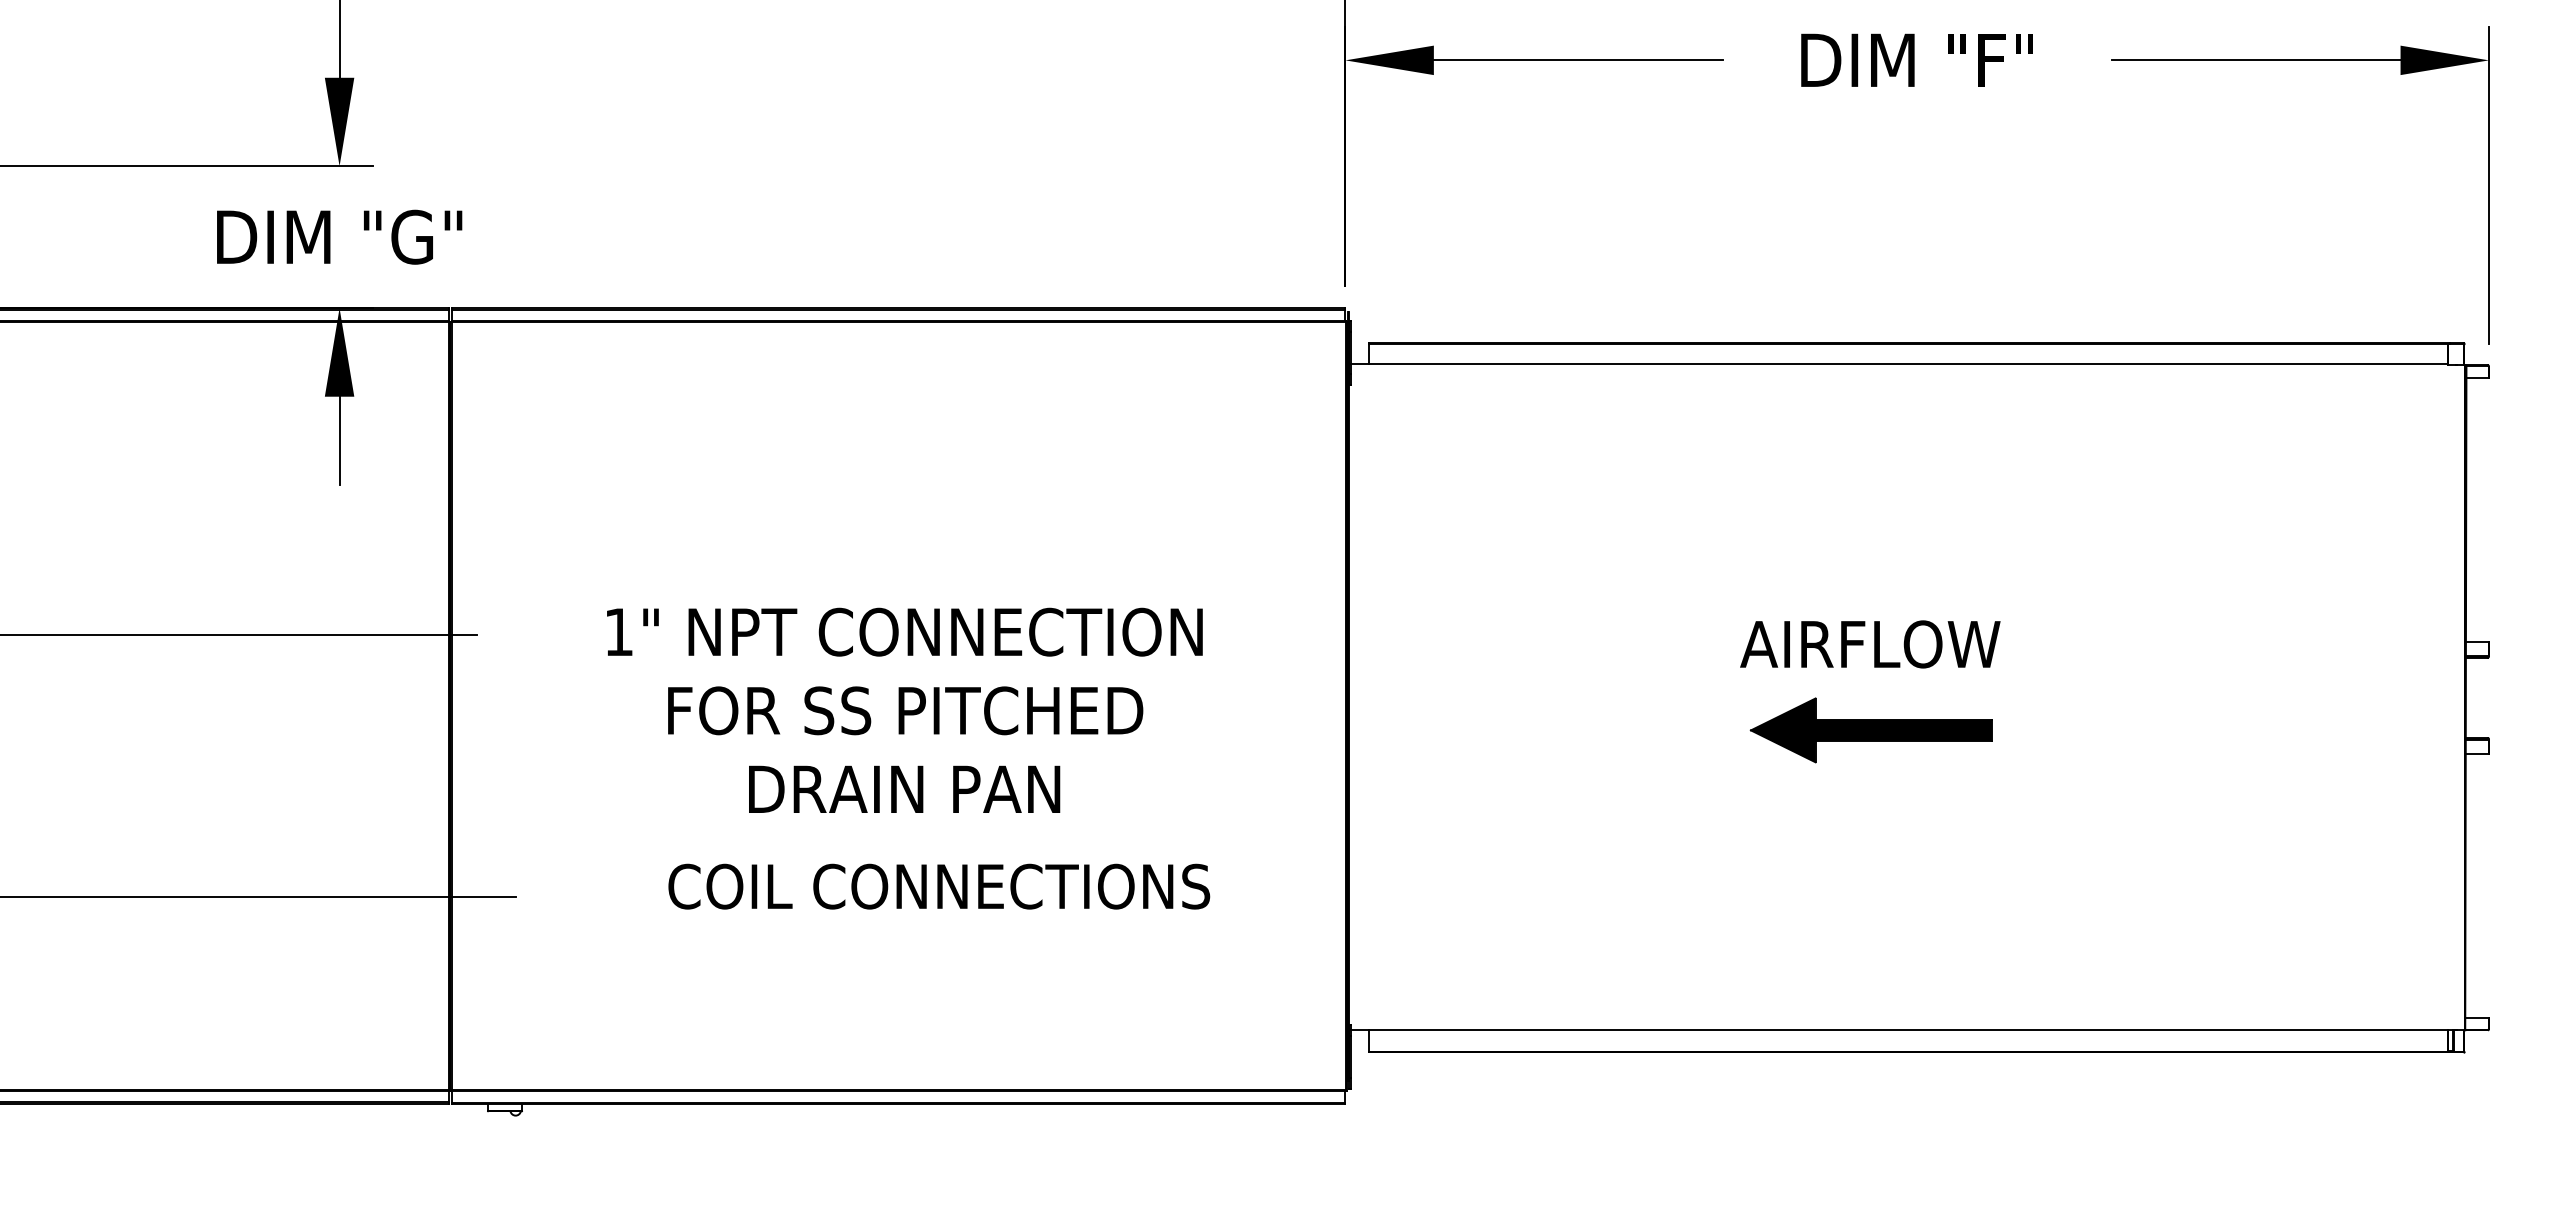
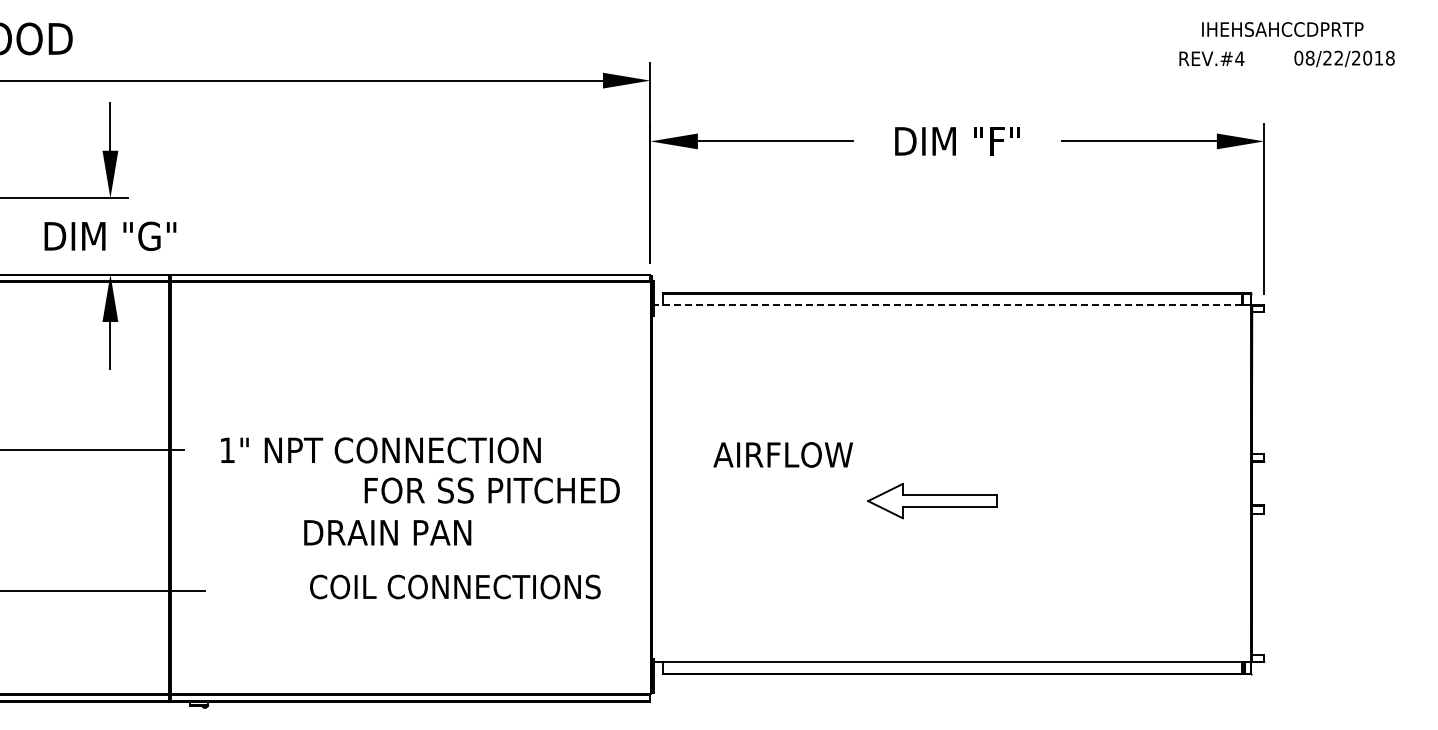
line: (1898, 364) -> (947, 304), solid -> dashed
text: (904, 632) -> (380, 450), moved
text: (1868, 643) -> (782, 454), moved
text: (904, 710) -> (491, 490), moved
fill: (1870, 729) -> (932, 500), removed
text: (904, 788) -> (387, 532), moved
text: (939, 885) -> (455, 586), moved

